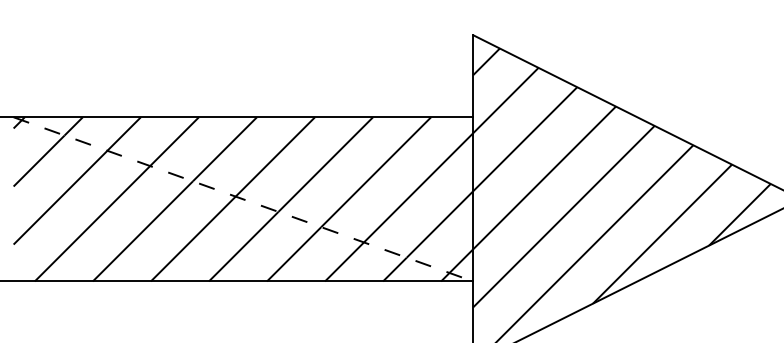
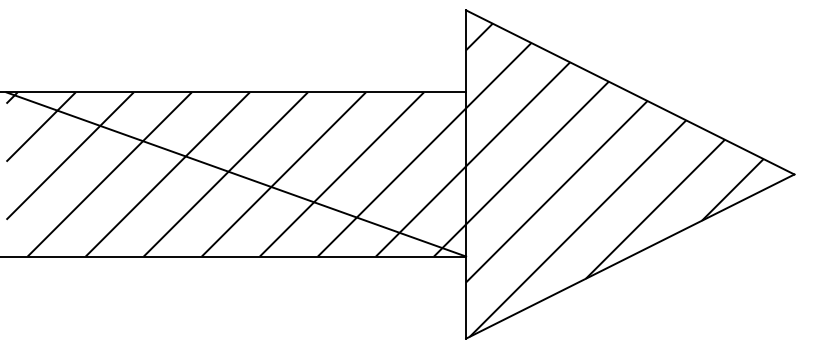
line: (243, 199) -> (236, 174), dashed -> solid

